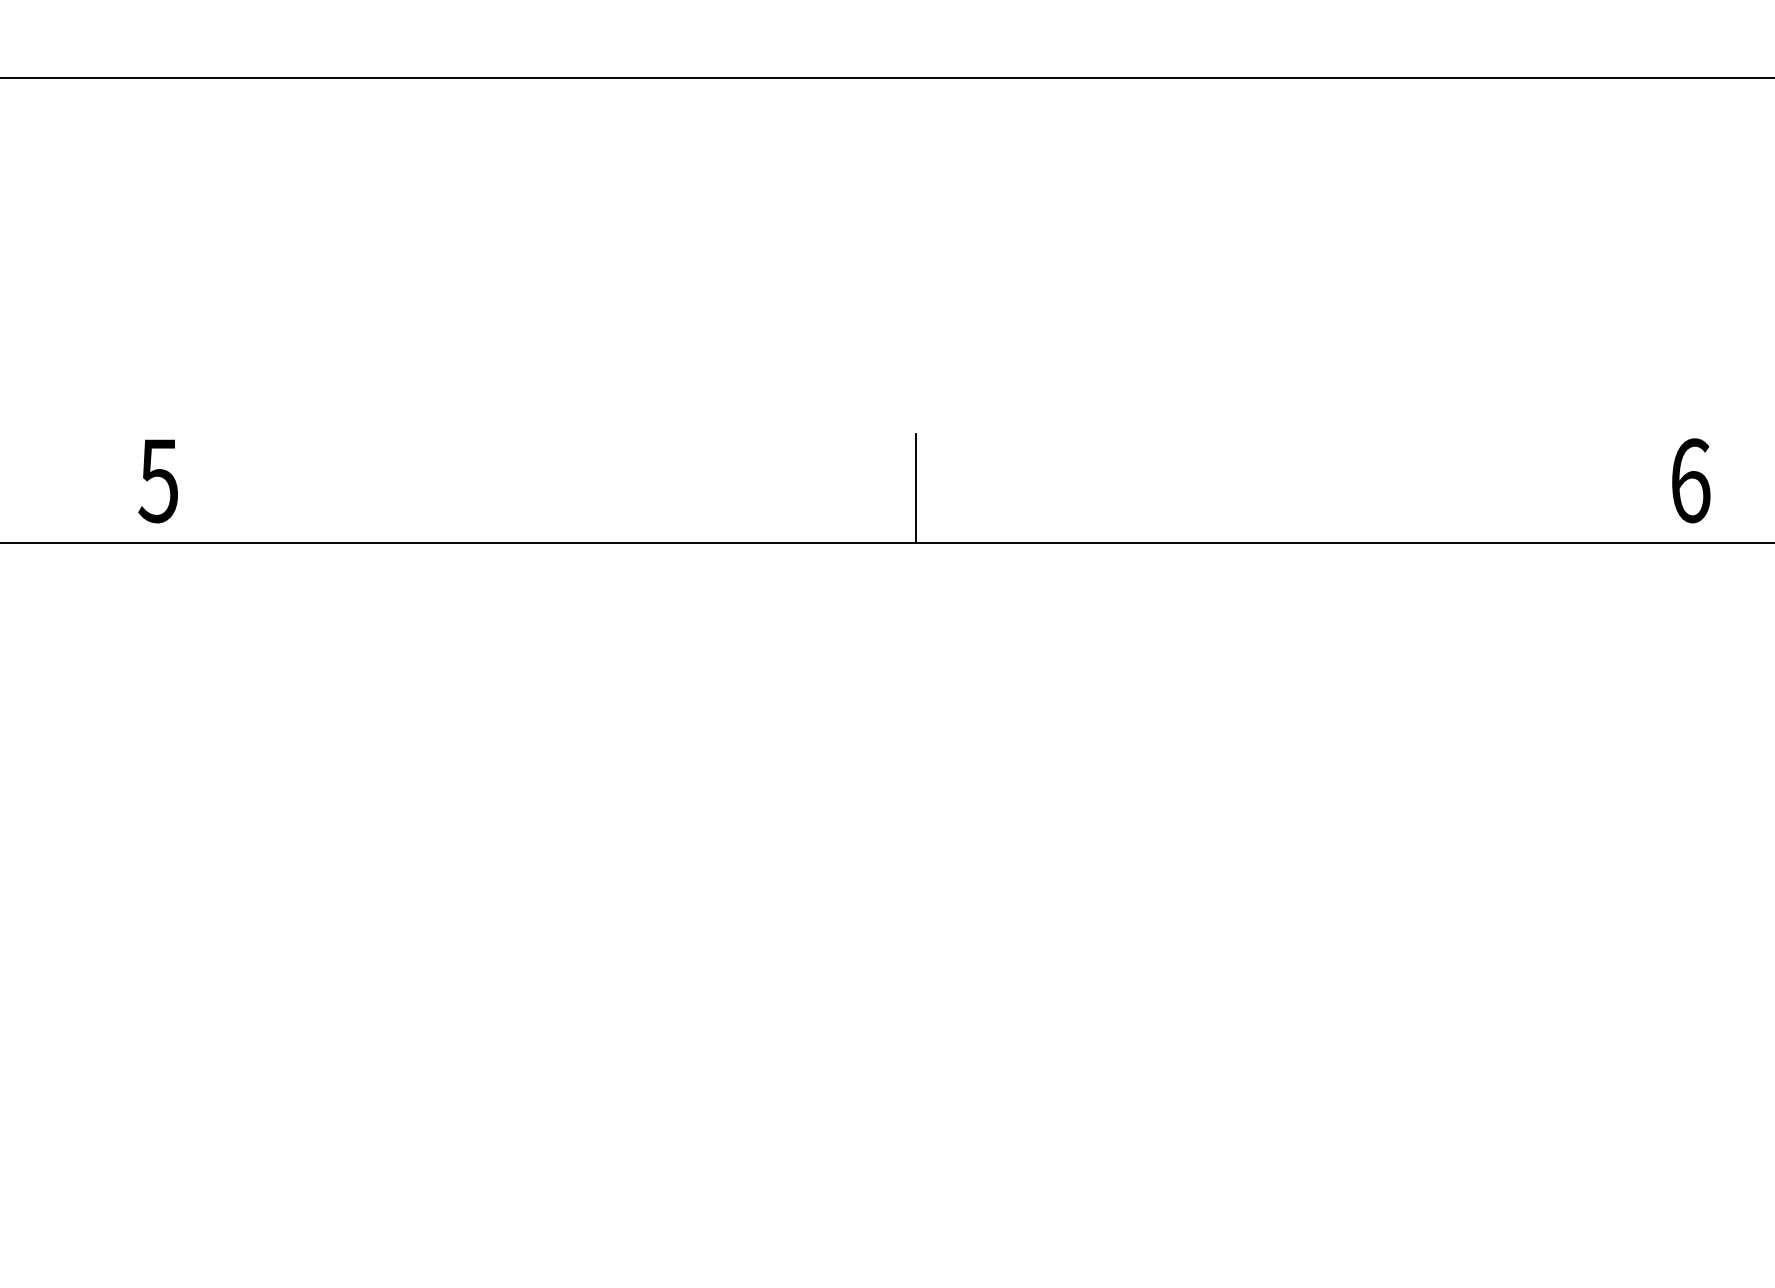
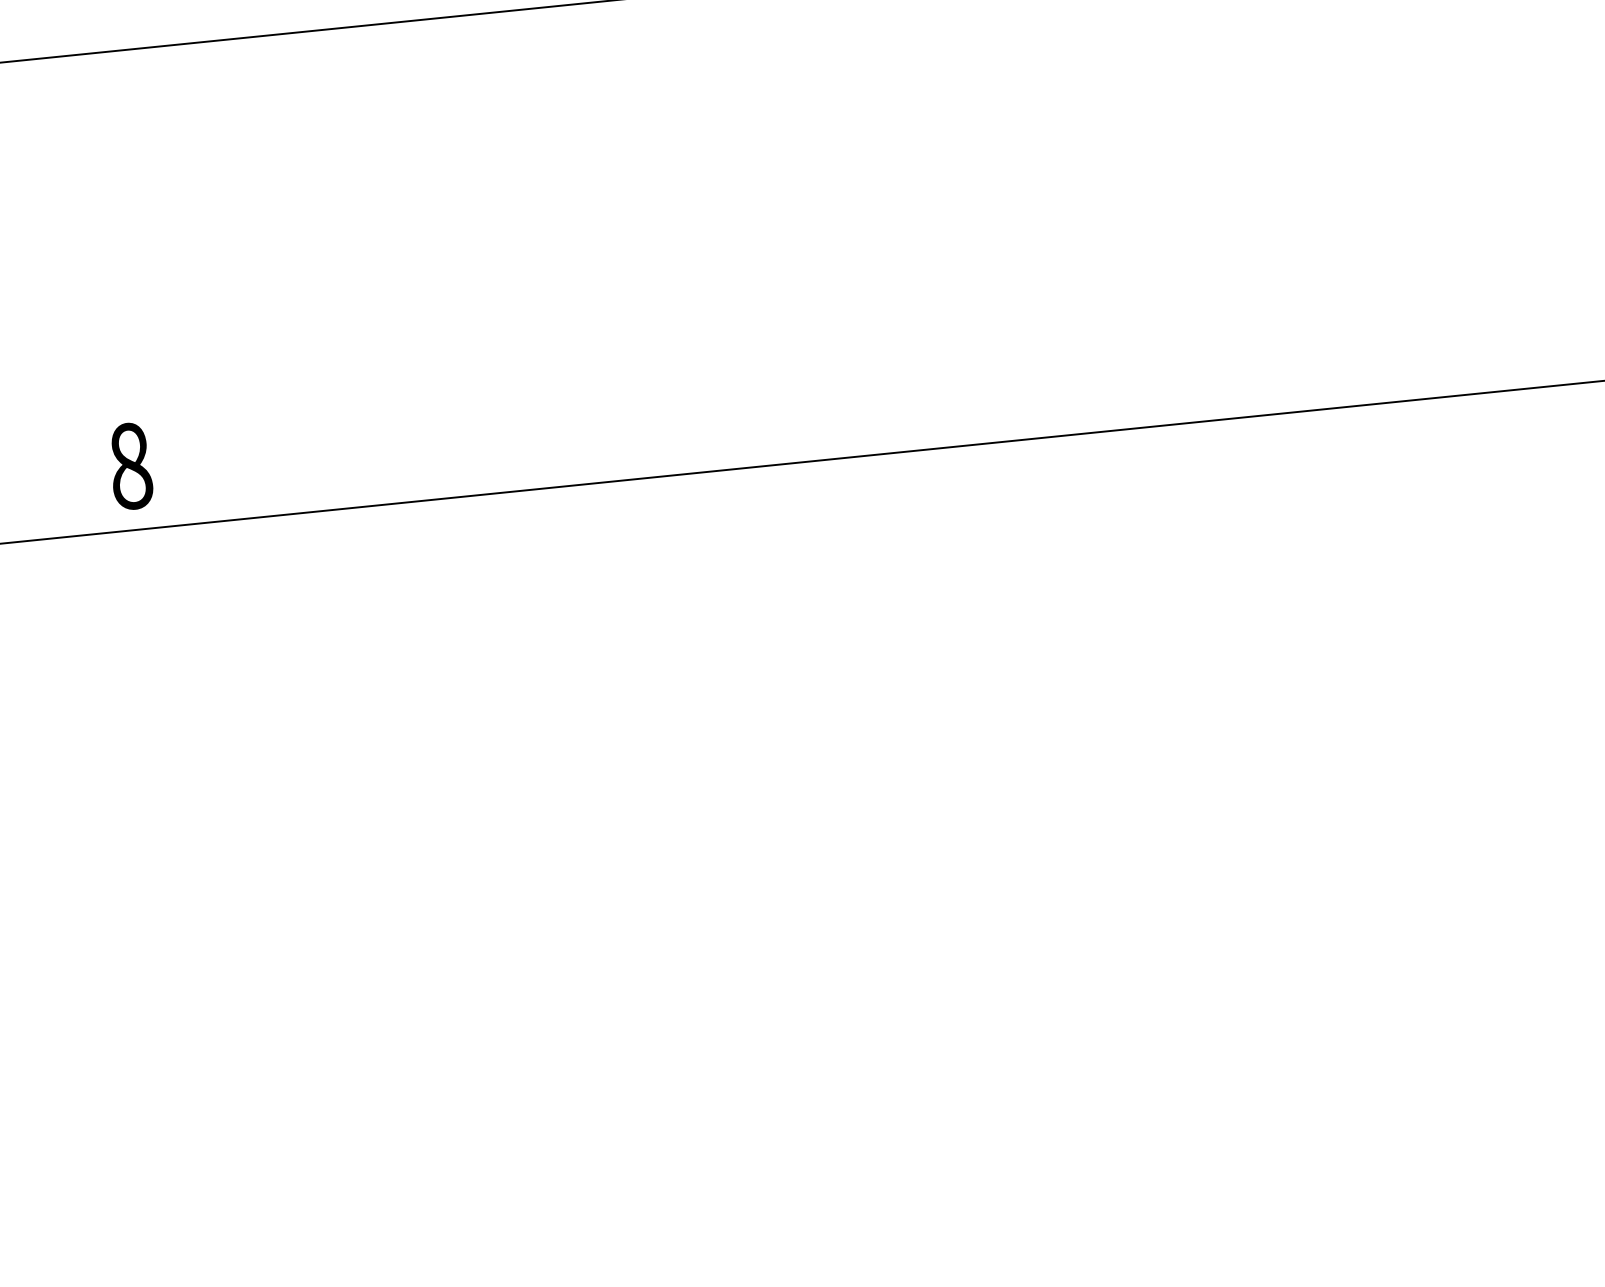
text: (158, 480) -> (130, 465), 5 -> 8
line: (916, 488) -> (907, 395), removed

